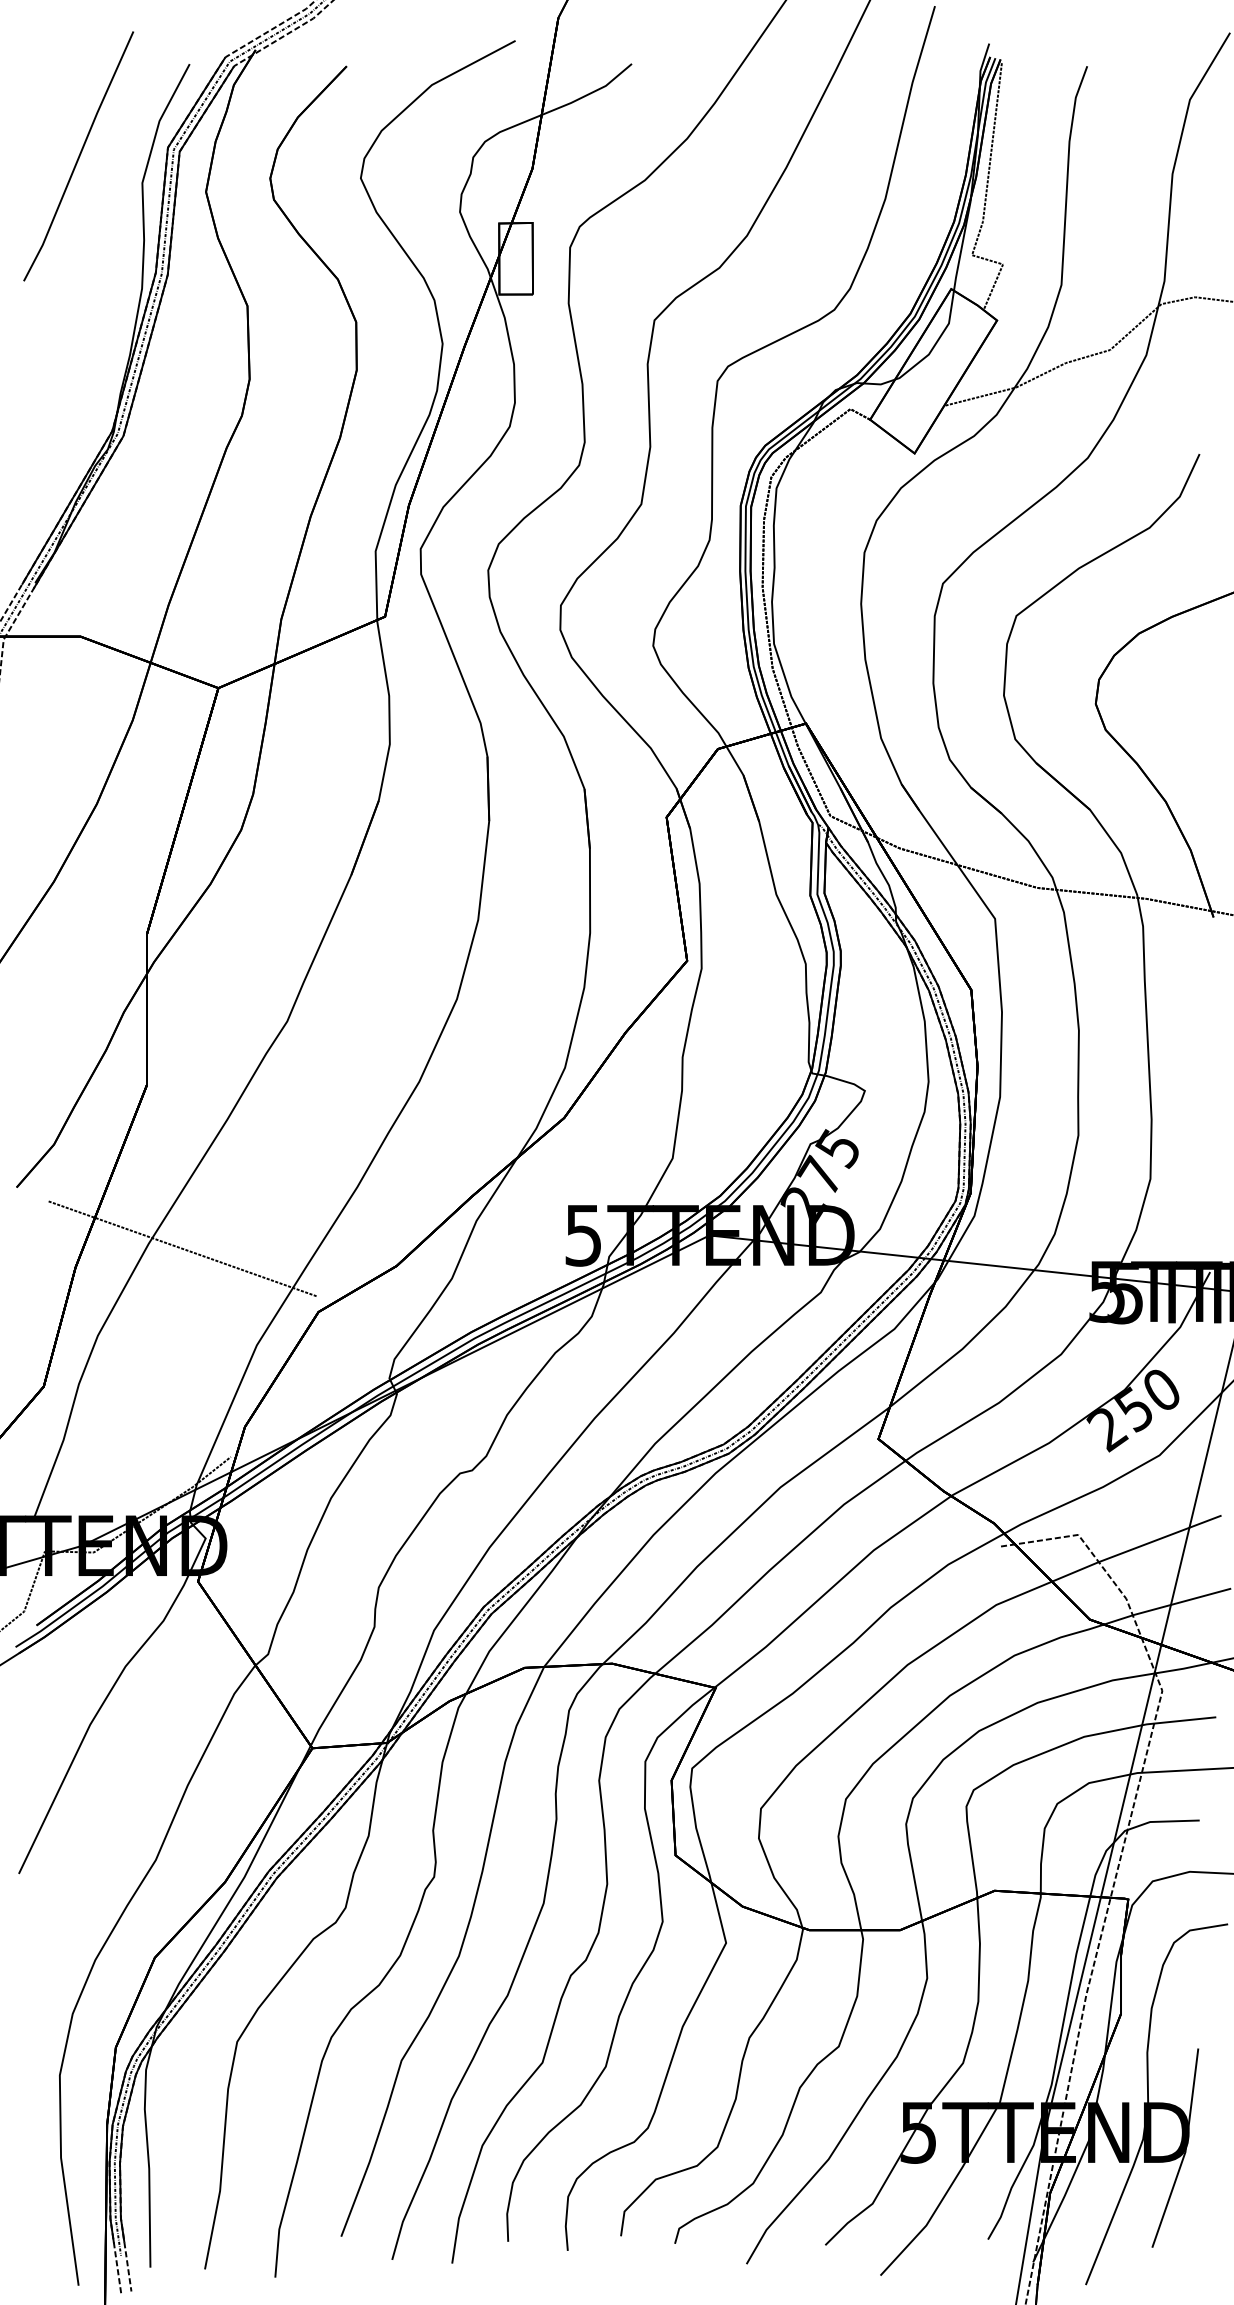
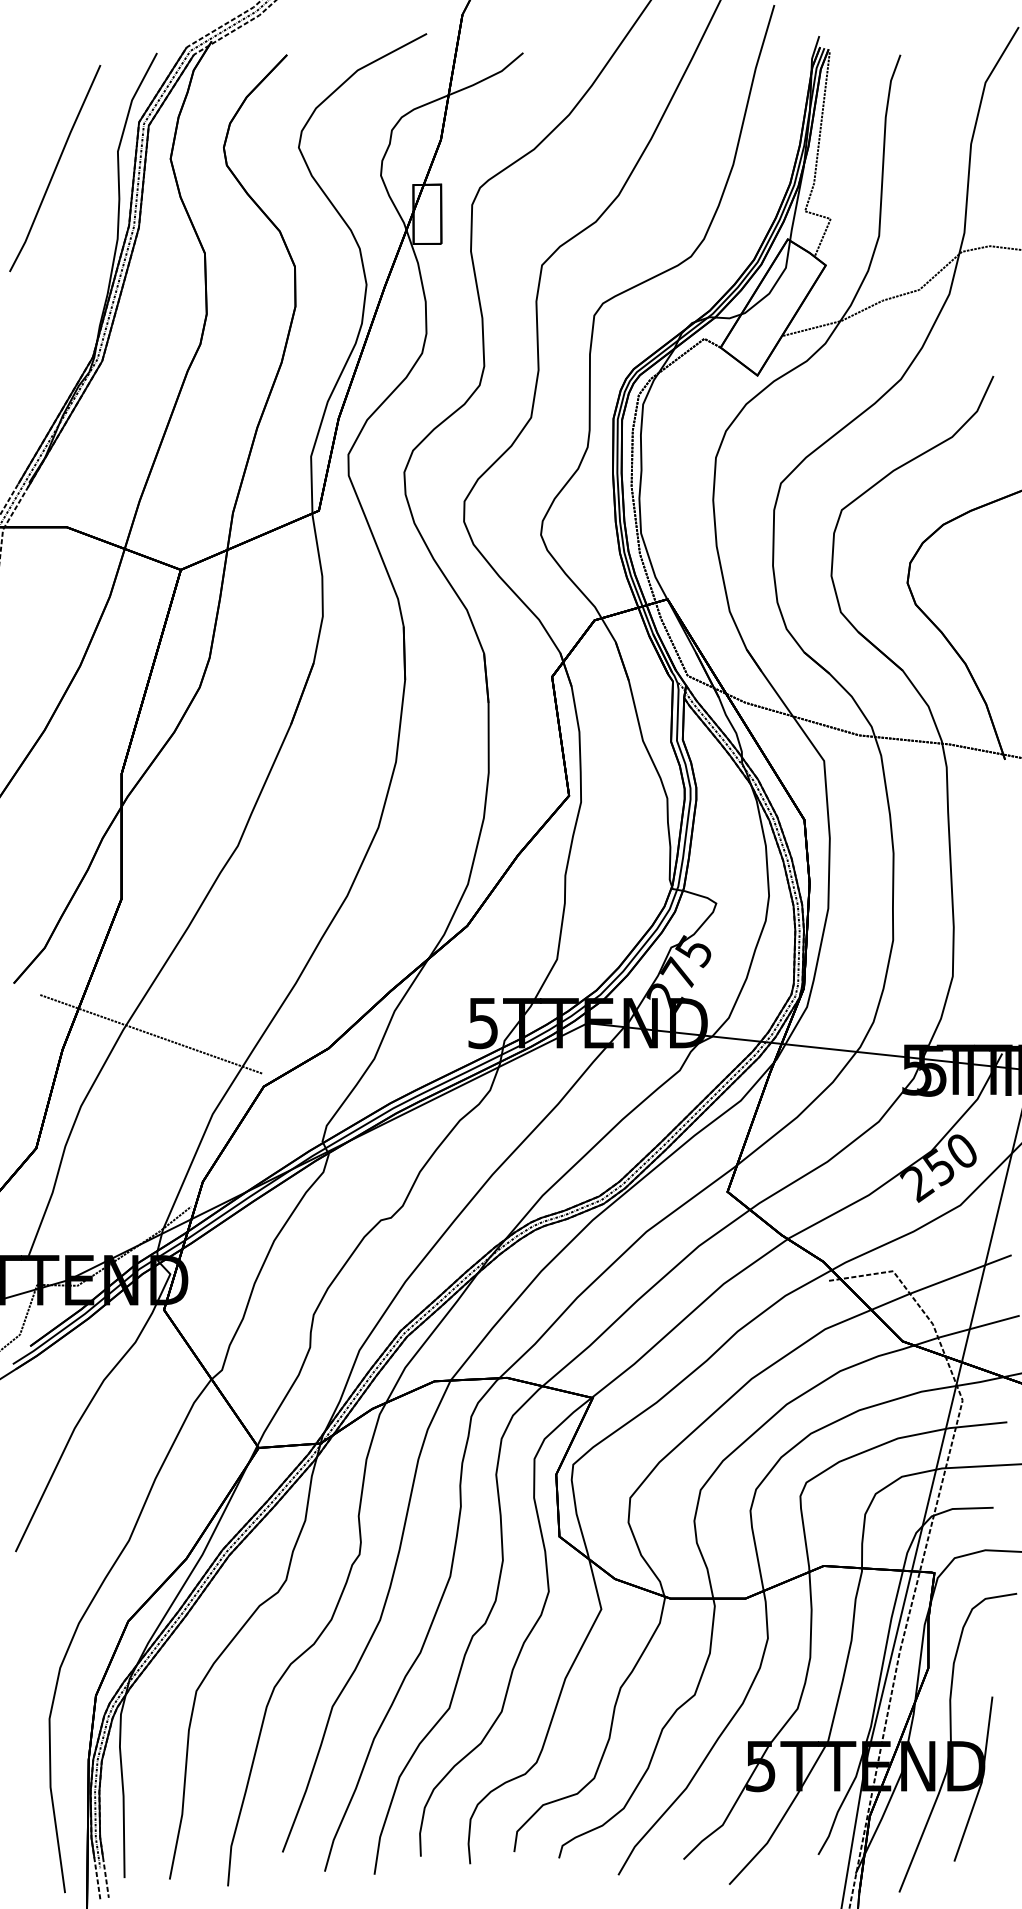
line: (79, 156) -> (55, 168), moved

